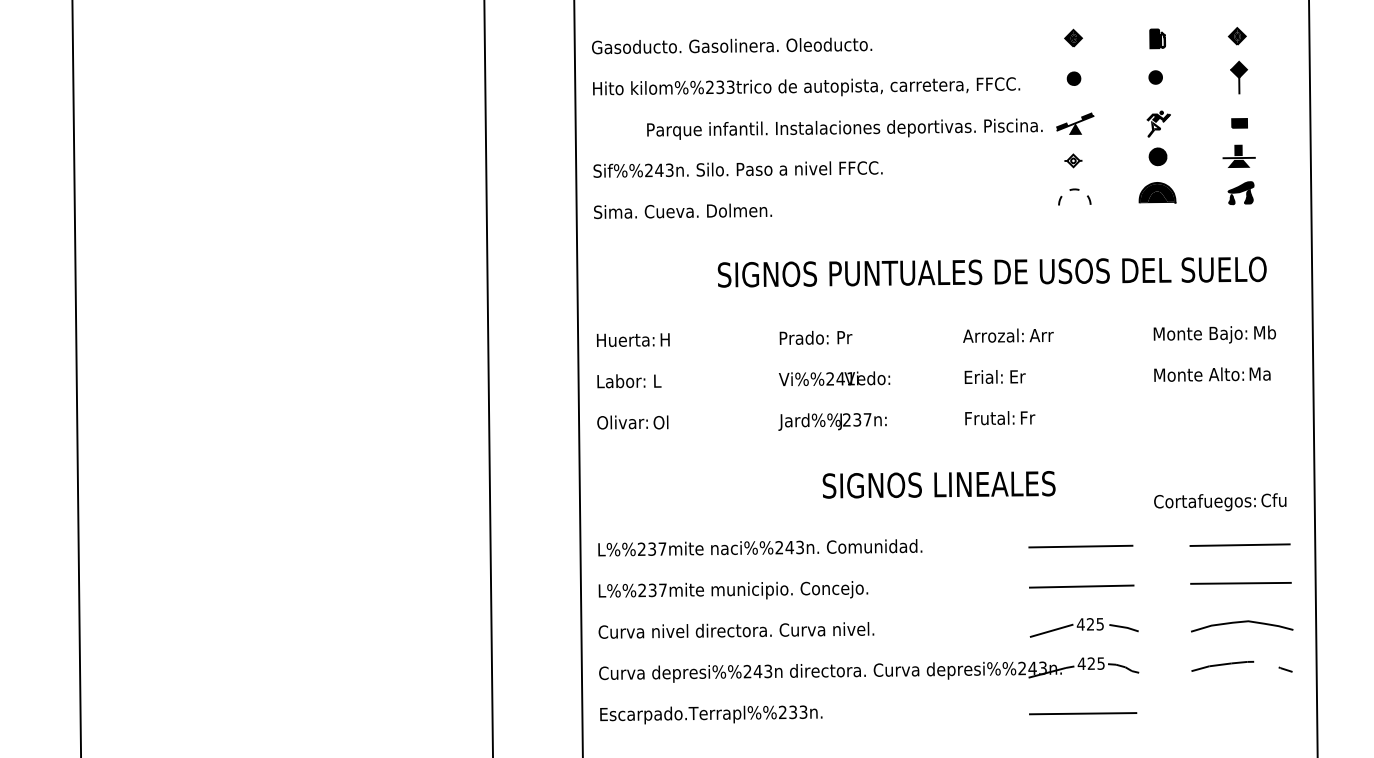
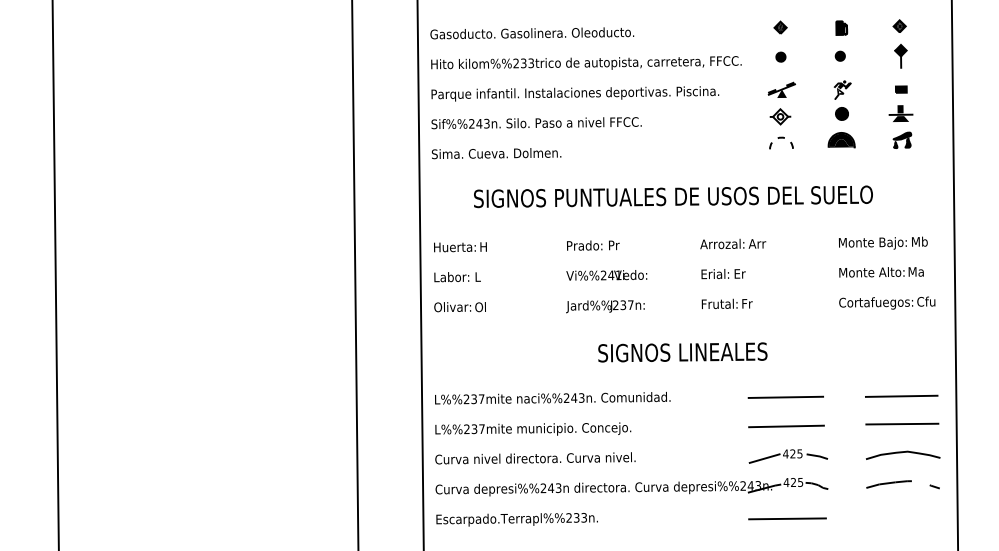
text: (845, 128) -> (575, 93), moved
part: (1073, 160) -> (780, 116), size x1.67
text: (992, 271) -> (673, 196), moved
text: (1220, 501) -> (887, 302), moved

